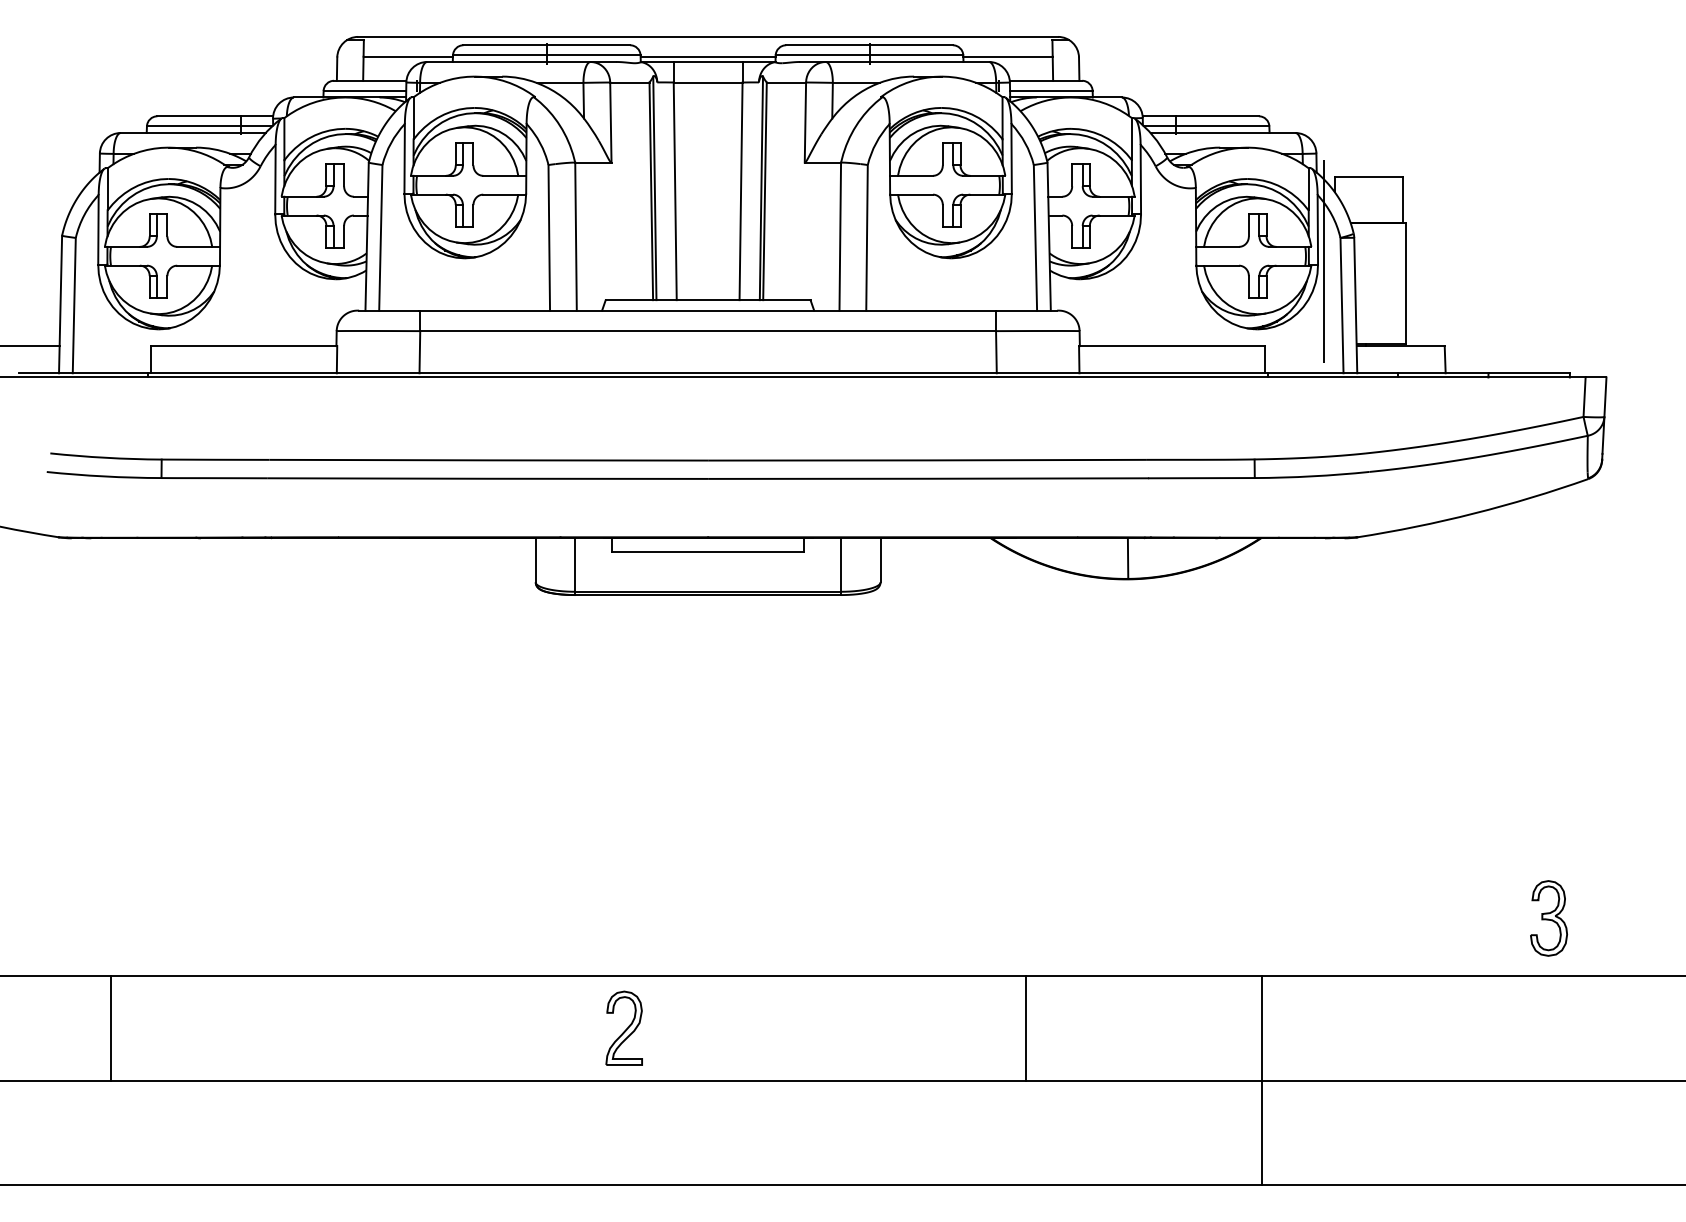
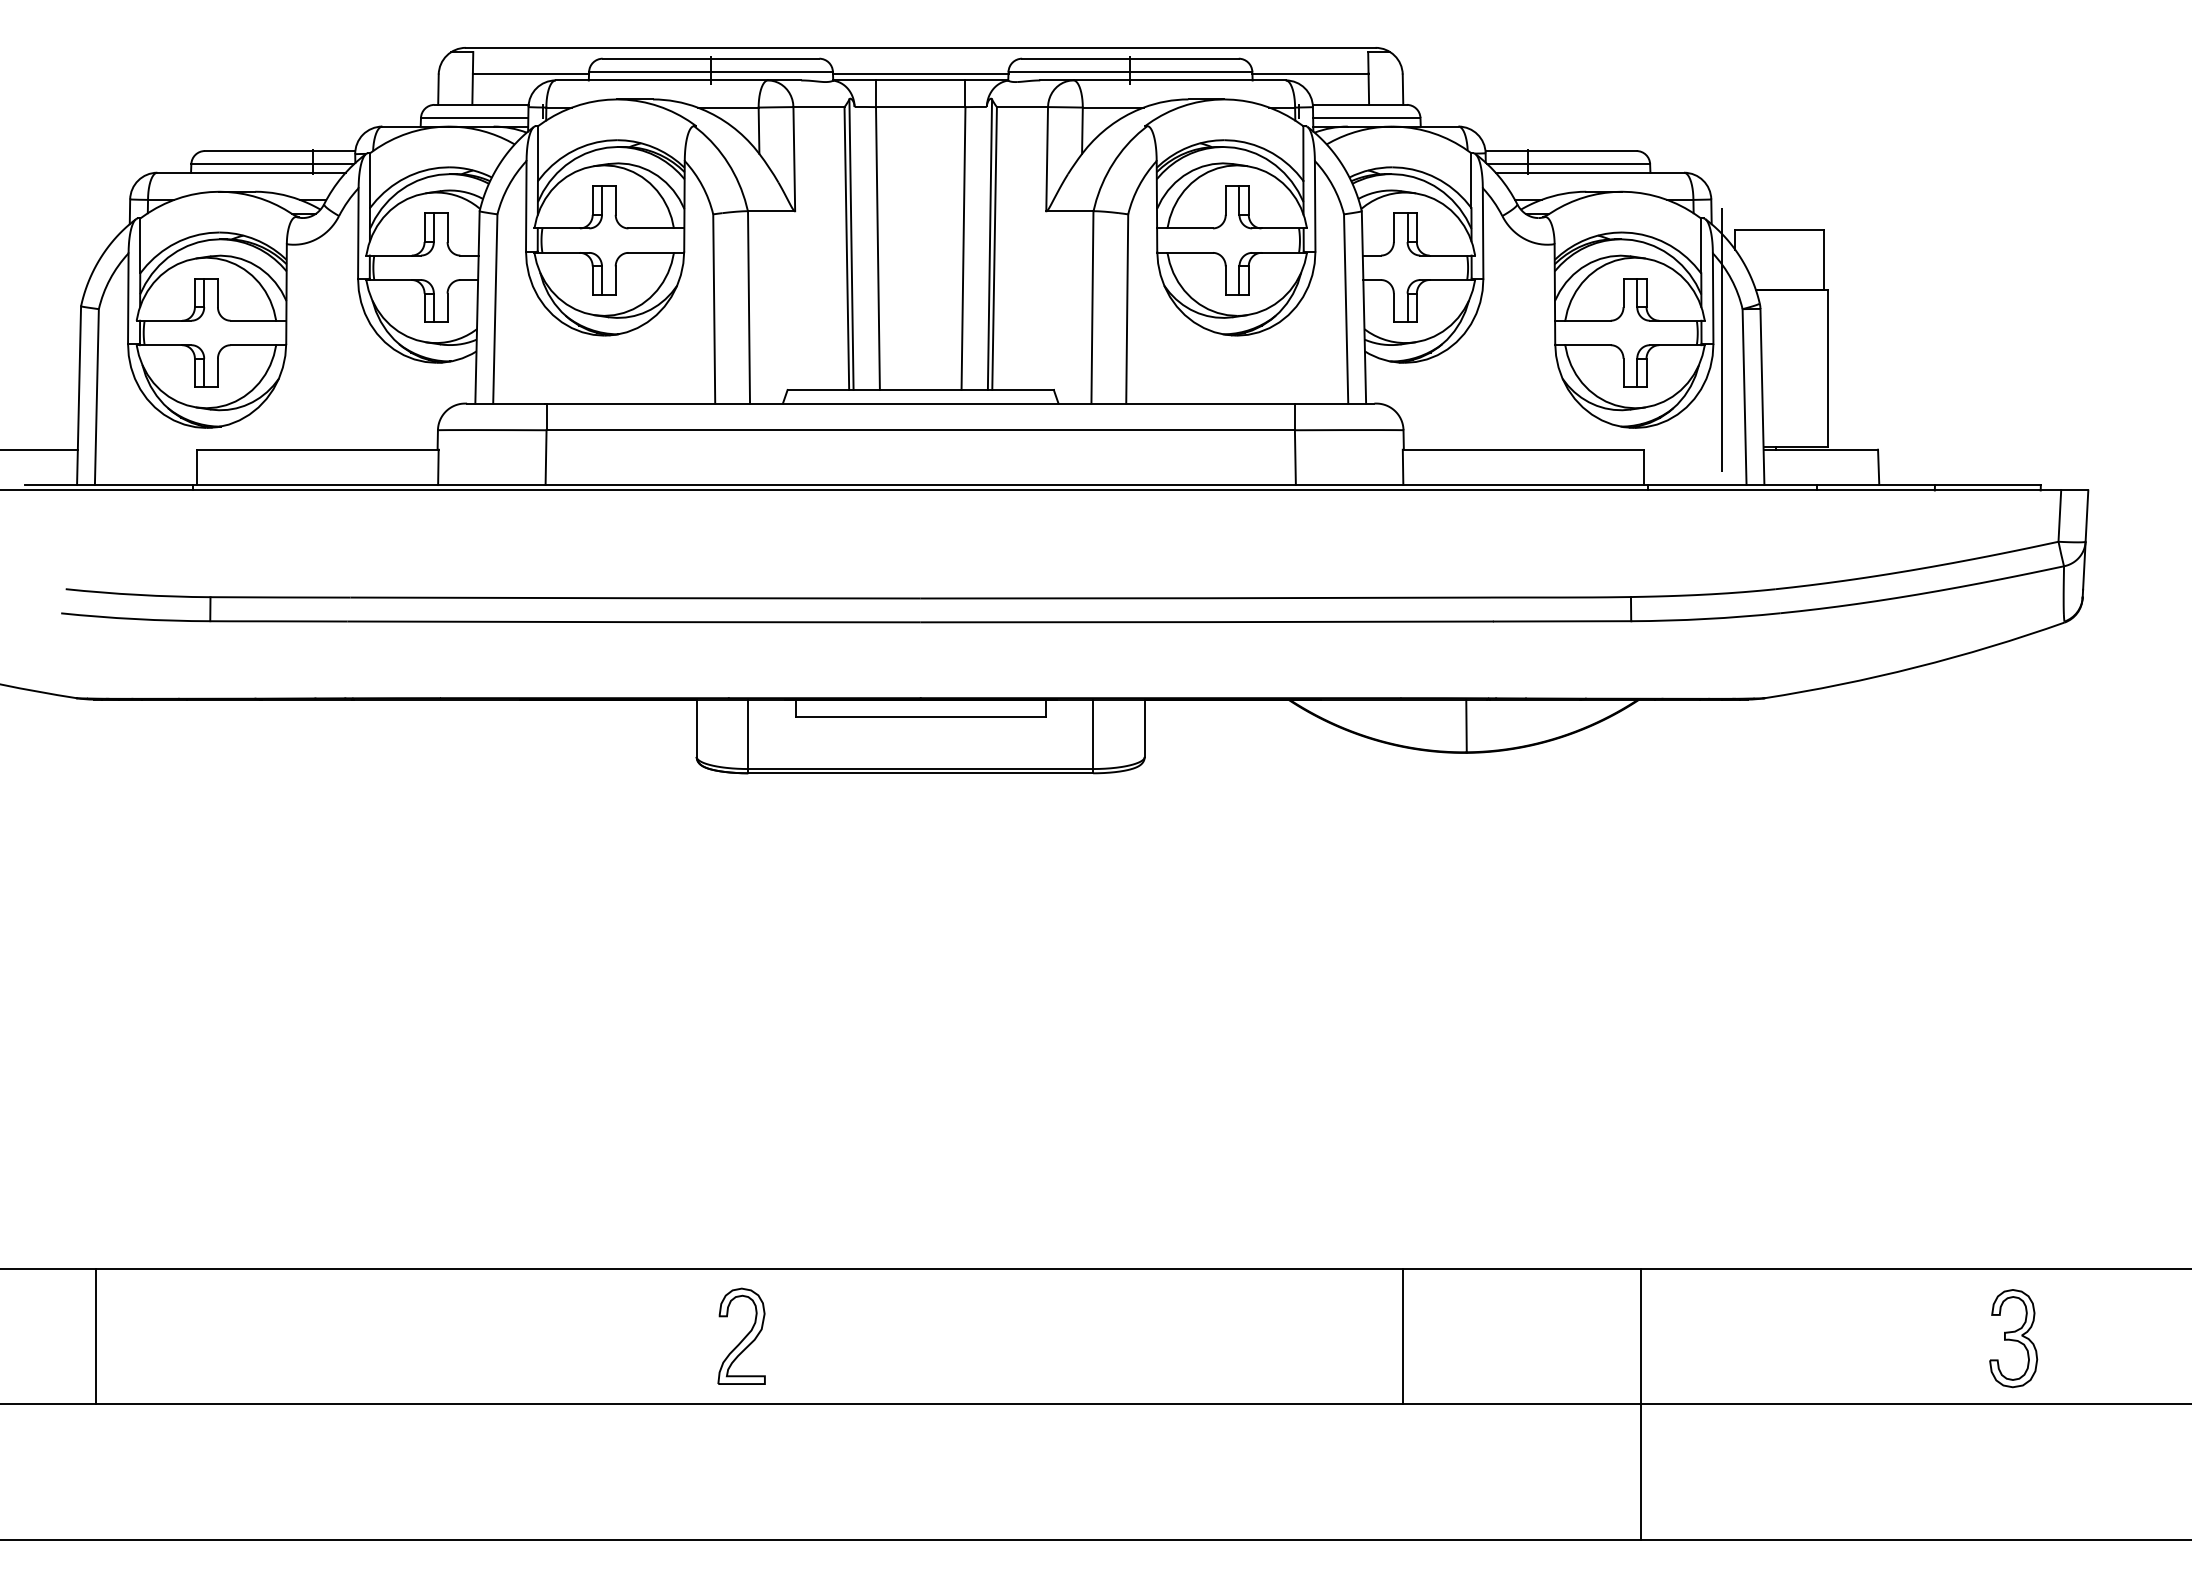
part: (1548, 918) -> (2013, 1338), moved
part: (624, 1027) -> (741, 1335), moved
line: (111, 1028) -> (96, 1336), moved
line: (1026, 1028) -> (1403, 1336), moved

